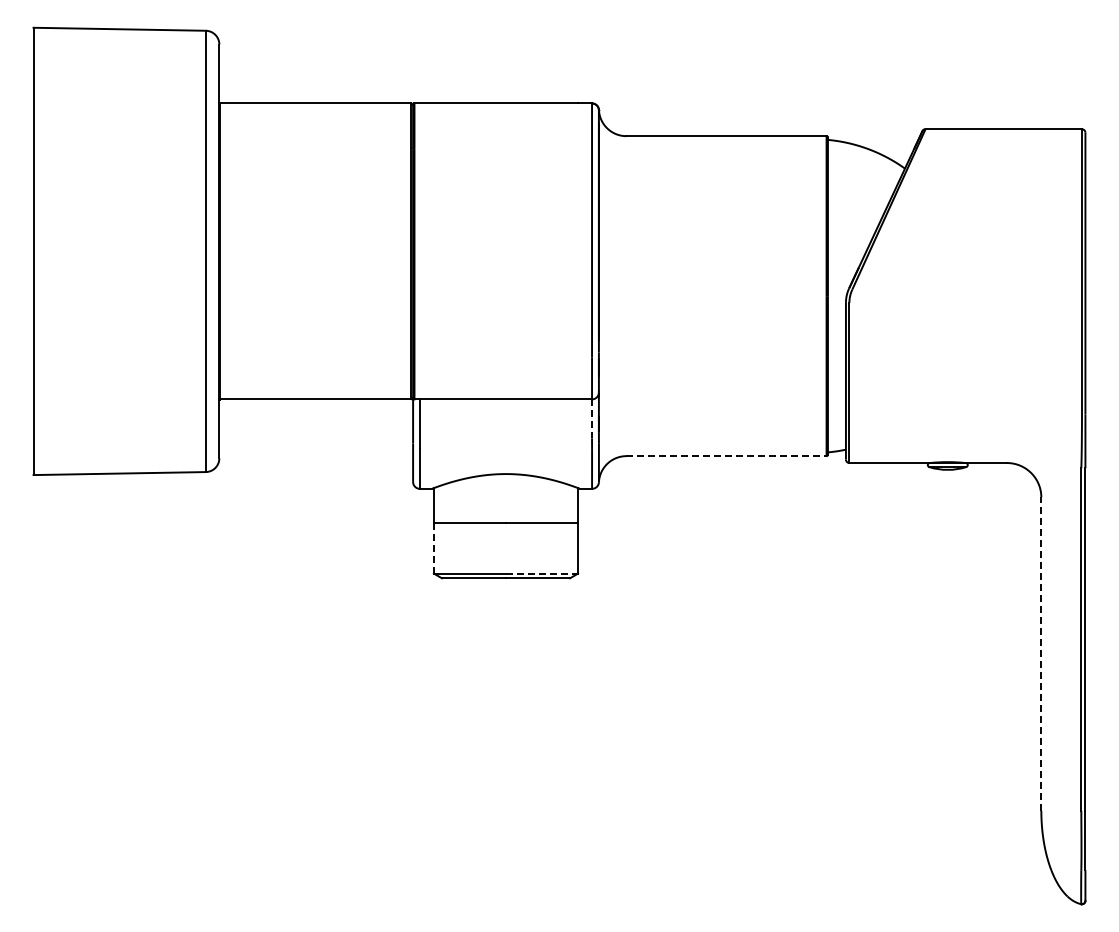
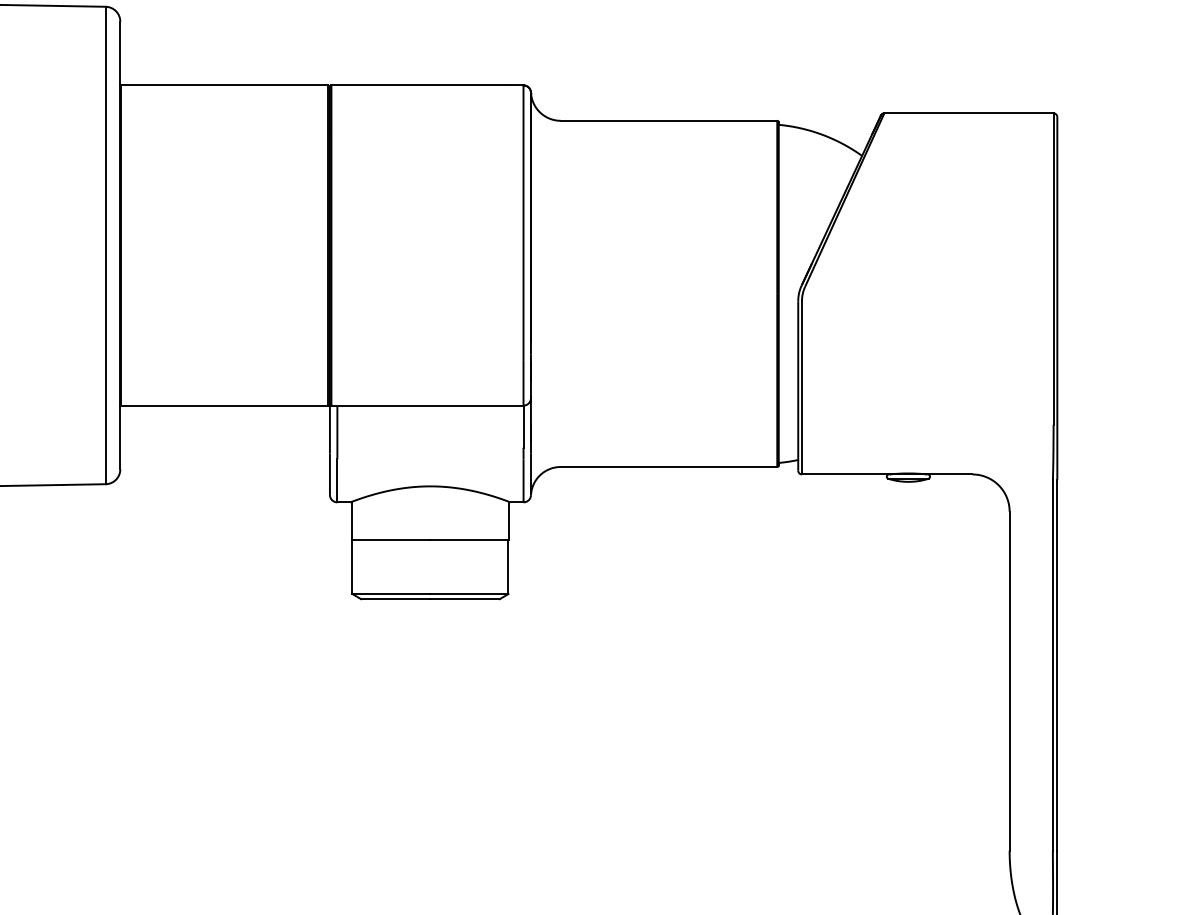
line: (592, 419) -> (524, 427), dashed -> solid
line: (727, 456) -> (670, 467), dashed -> solid
line: (433, 548) -> (352, 566), dashed -> solid
line: (542, 573) -> (469, 593), dashed -> solid
line: (1041, 654) -> (1009, 681), dashed -> solid

